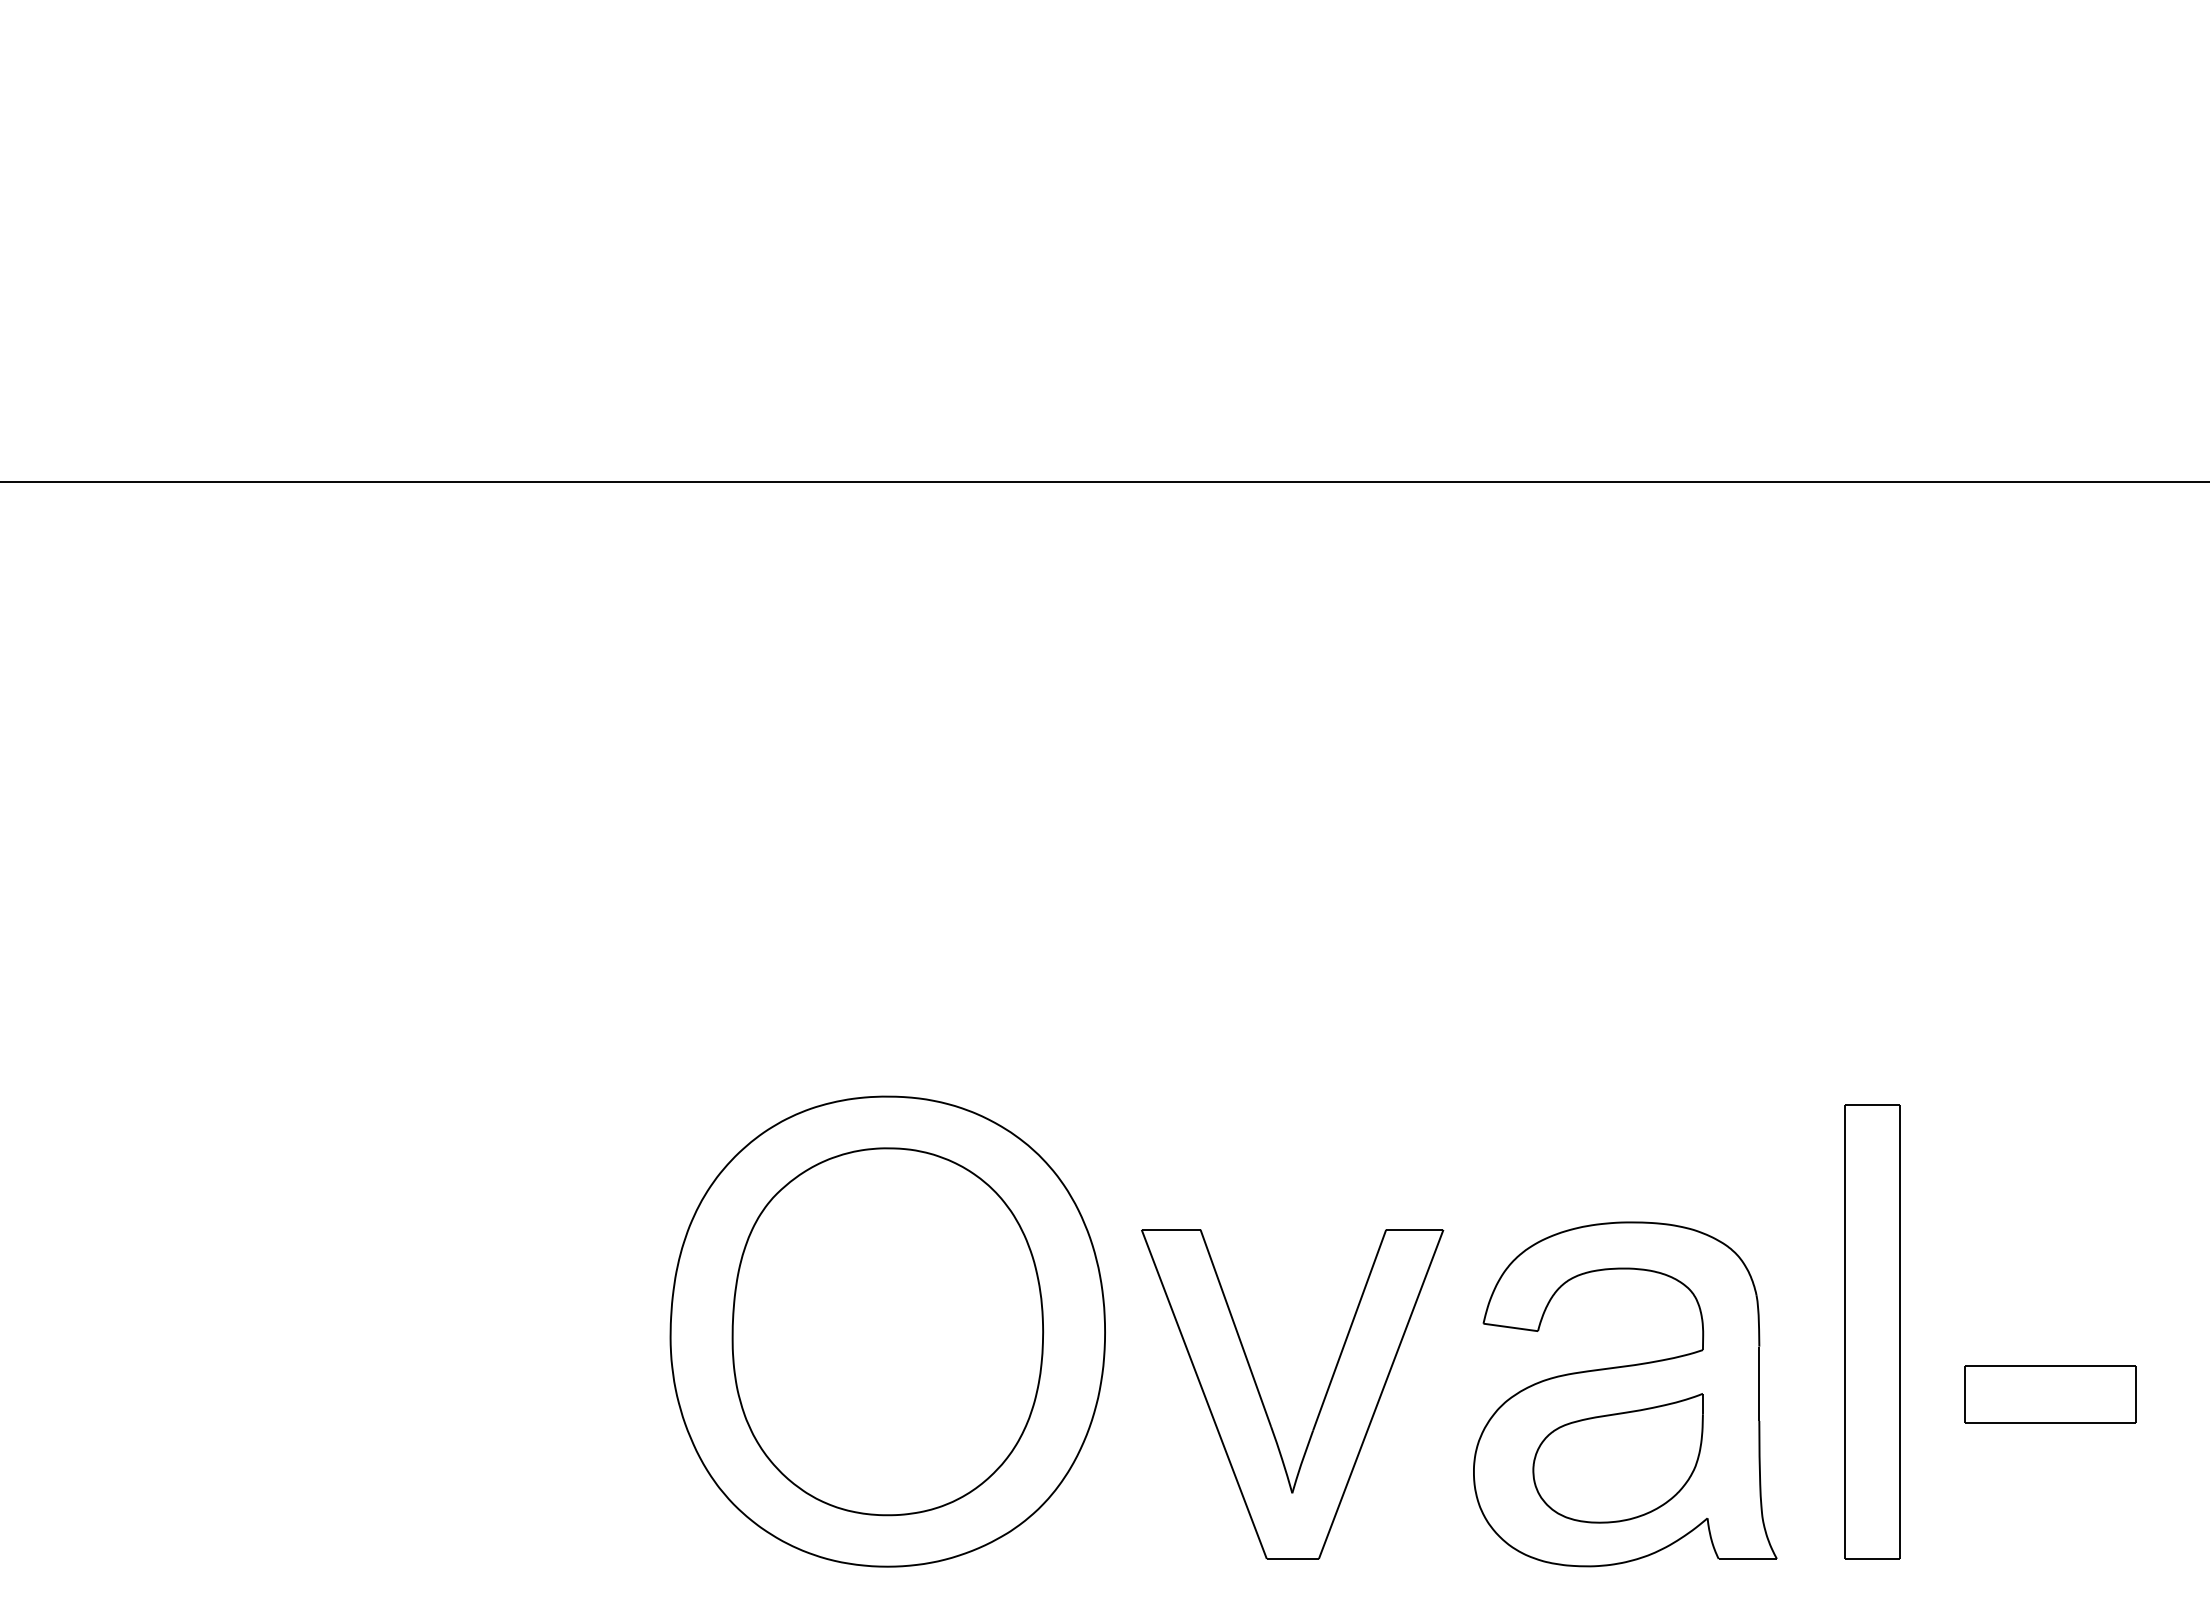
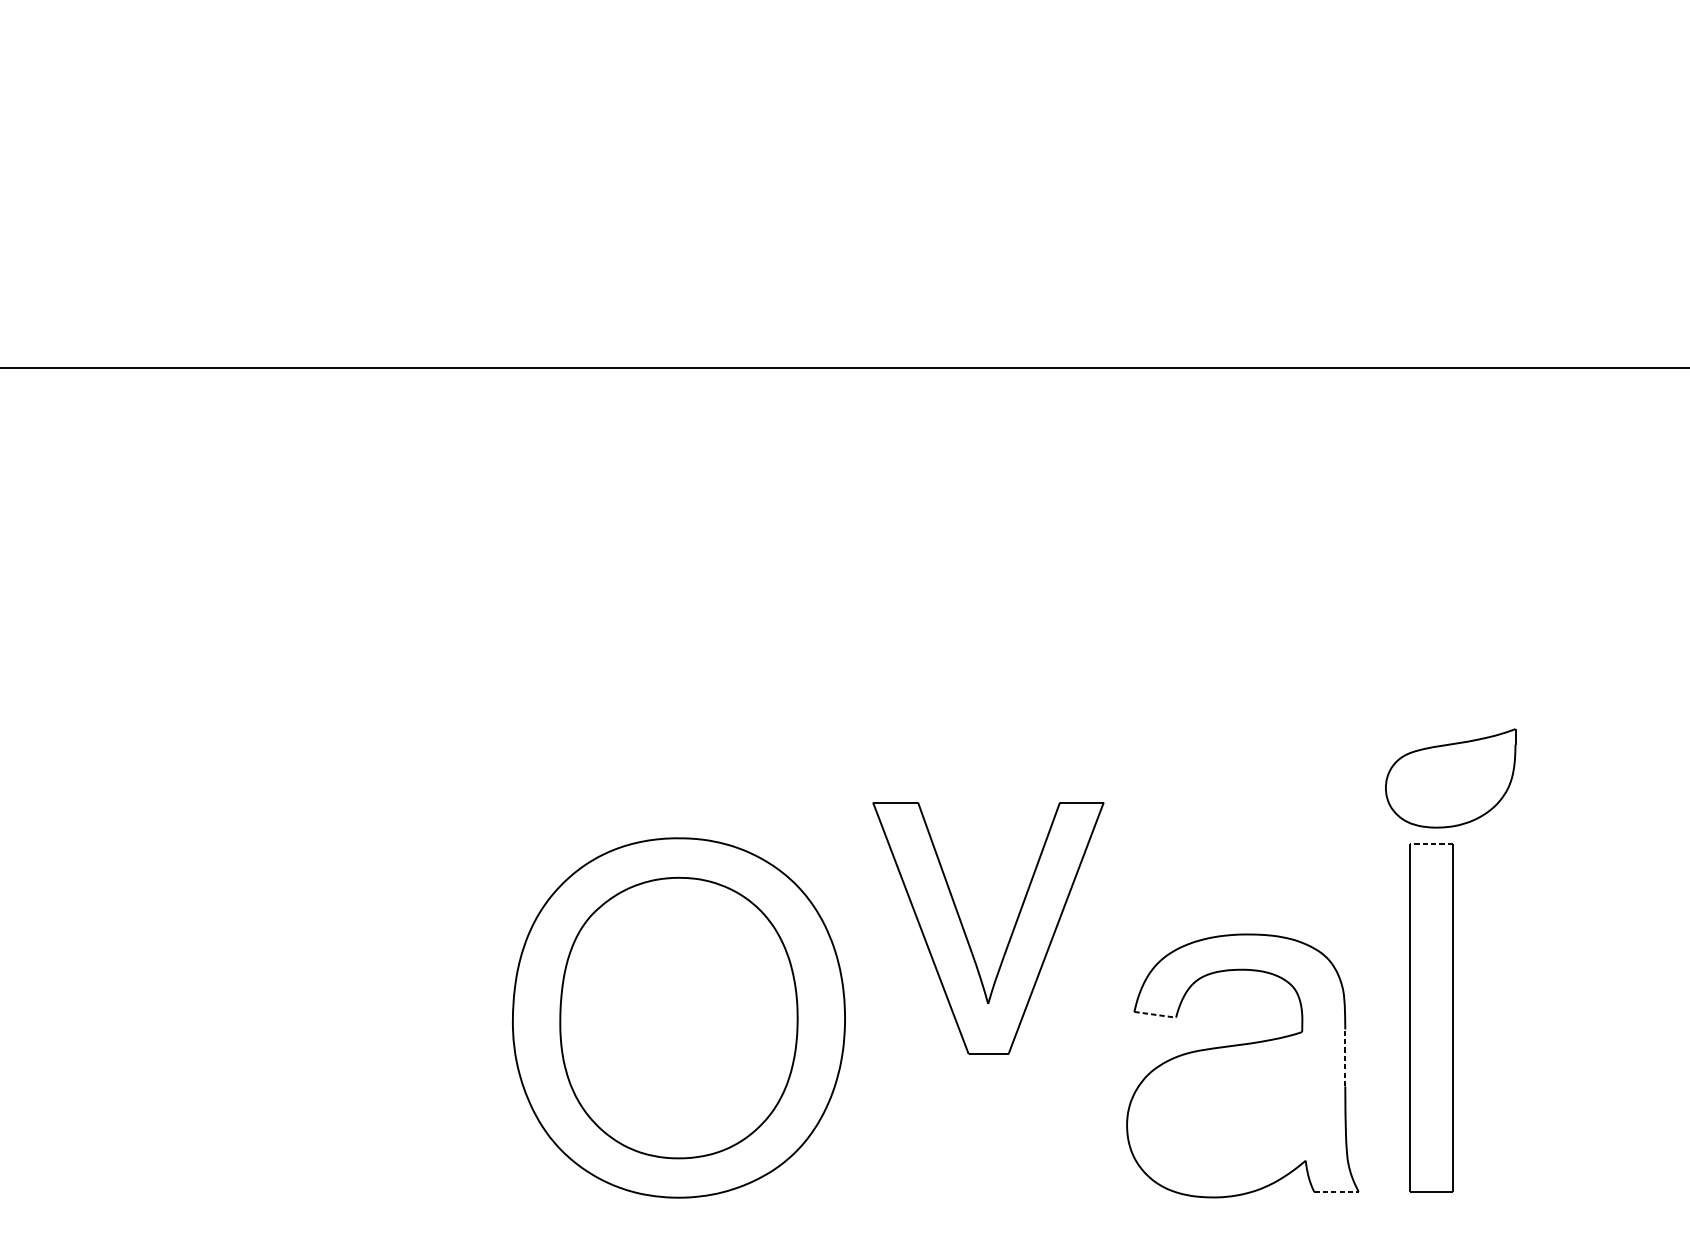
line: (1872, 1104) -> (1431, 844), solid -> dashed
line: (1510, 1327) -> (1155, 1014), solid -> dashed
line: (1759, 1383) -> (1345, 1057), solid -> dashed
part: (2050, 1394) -> (1567, 1066), removed
part: (1264, 1404) -> (966, 936), moved
part: (1617, 1458) -> (1450, 778), moved
line: (1748, 1558) -> (1337, 1191), solid -> dashed

